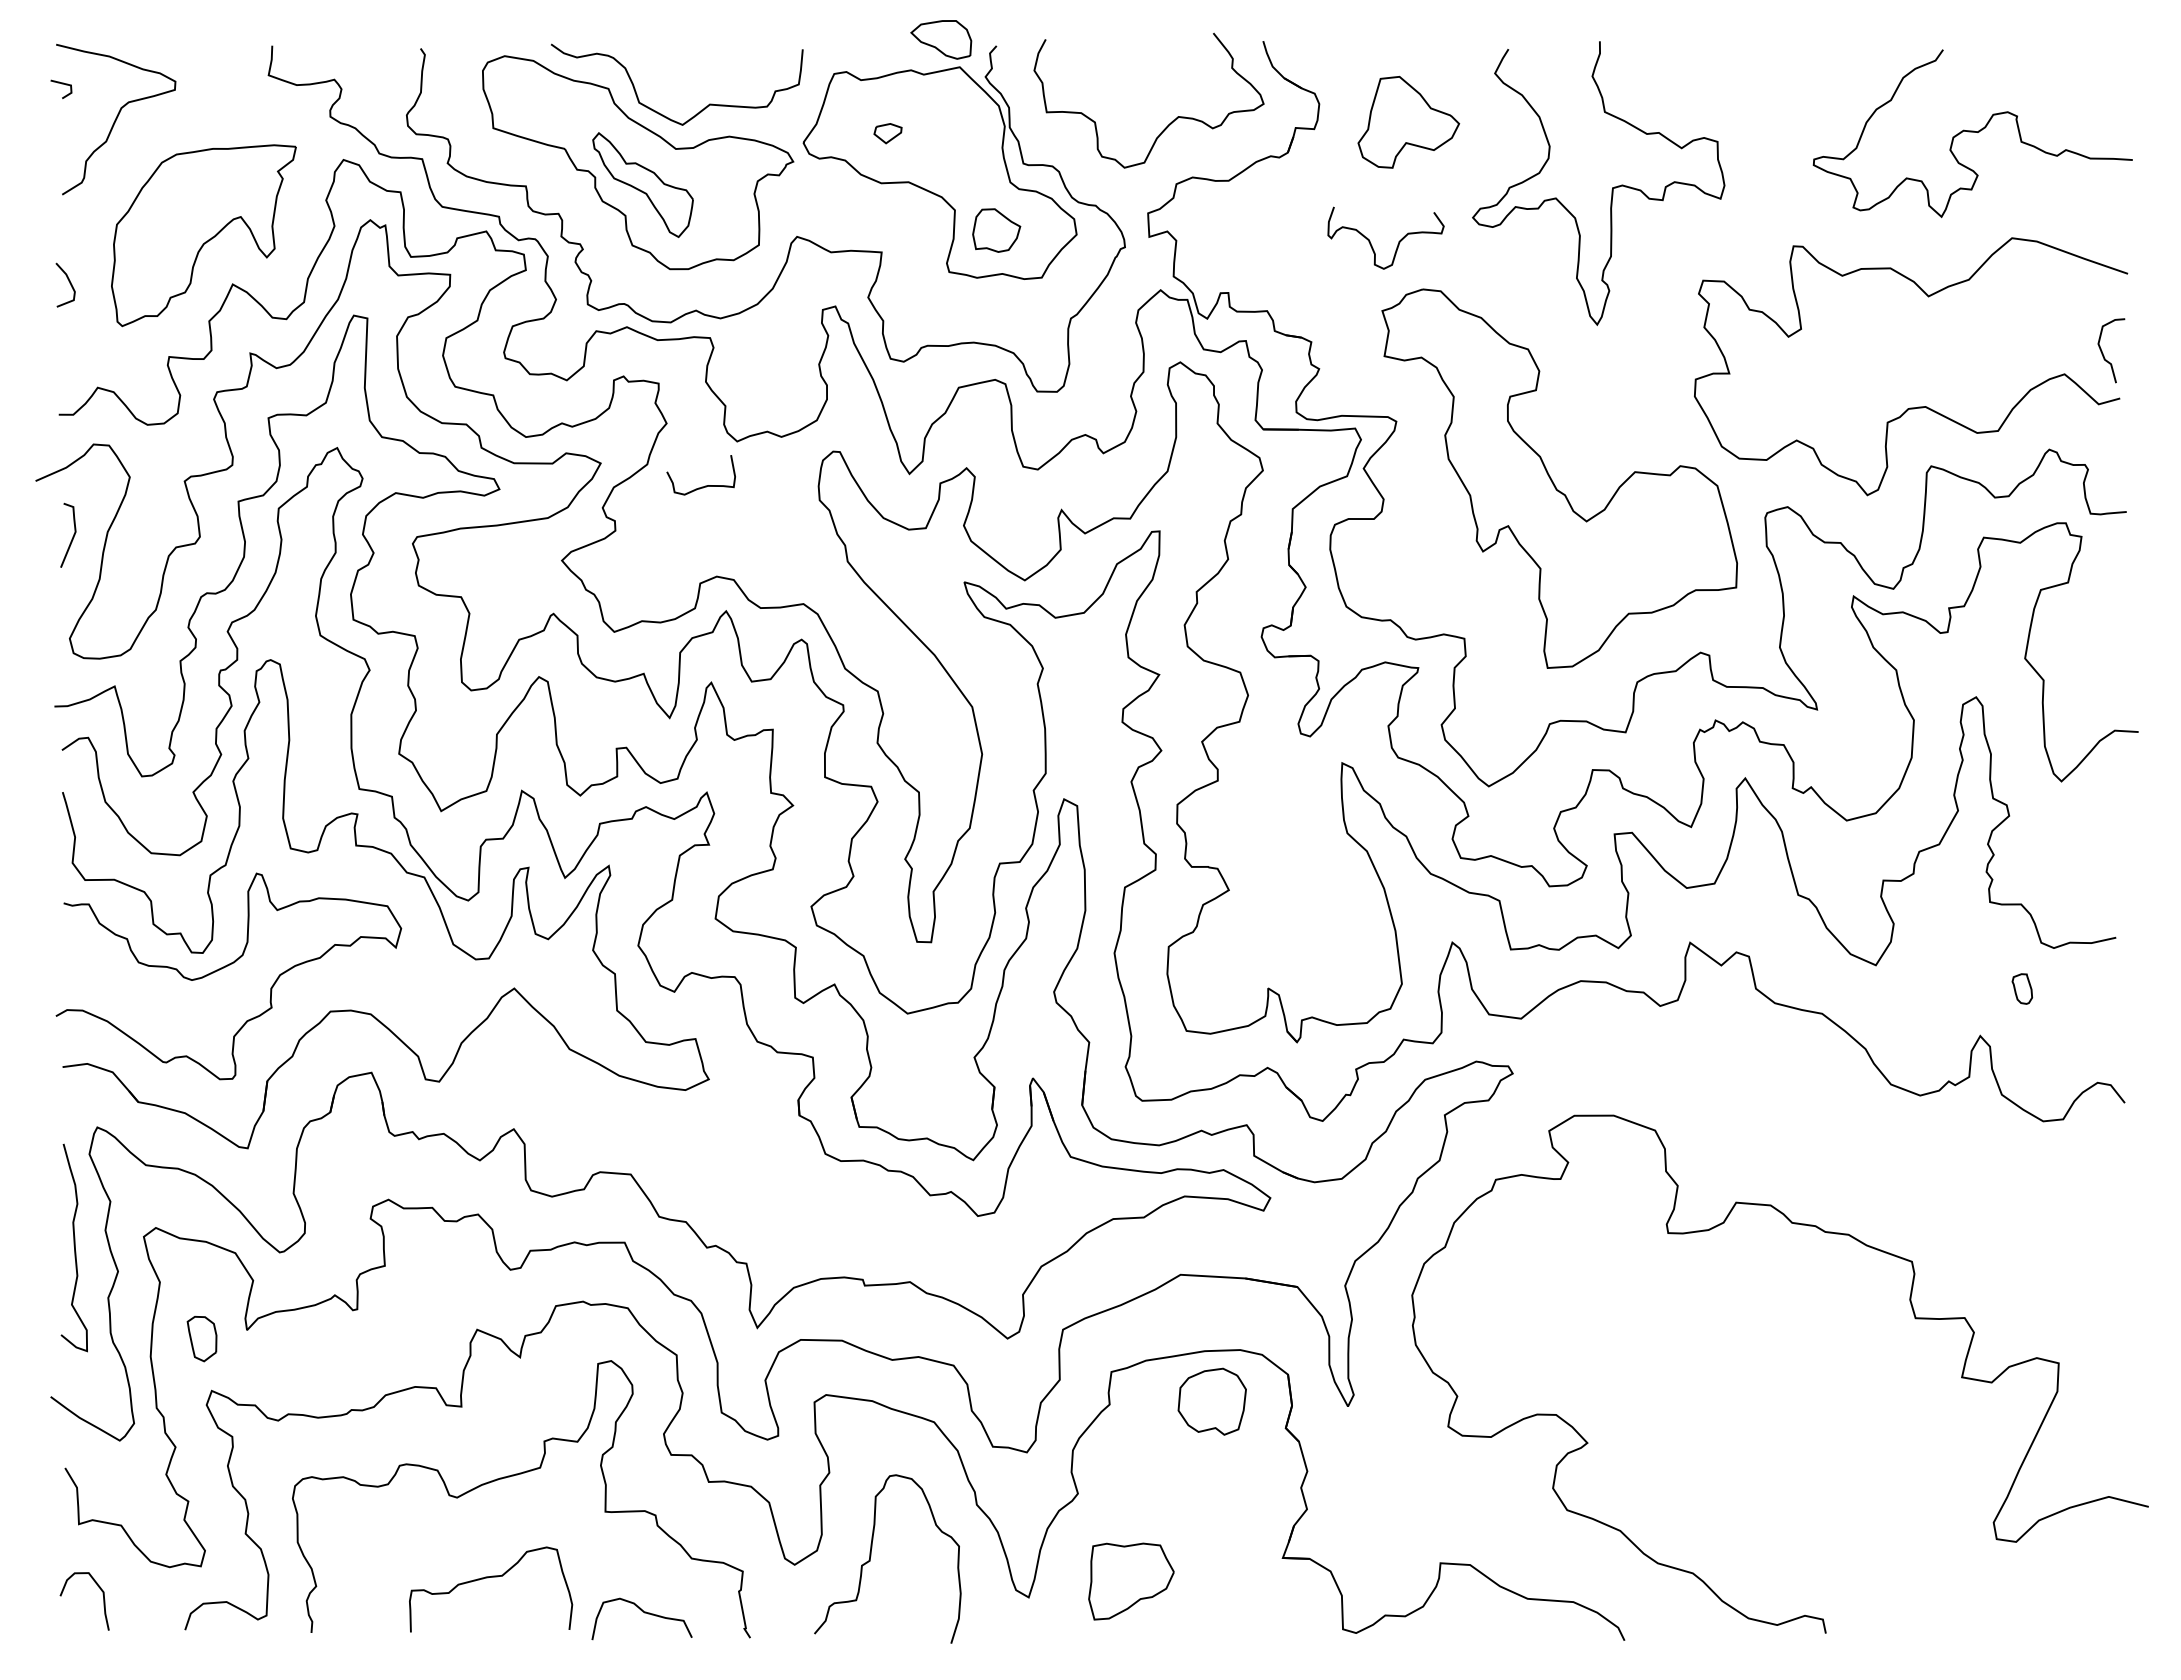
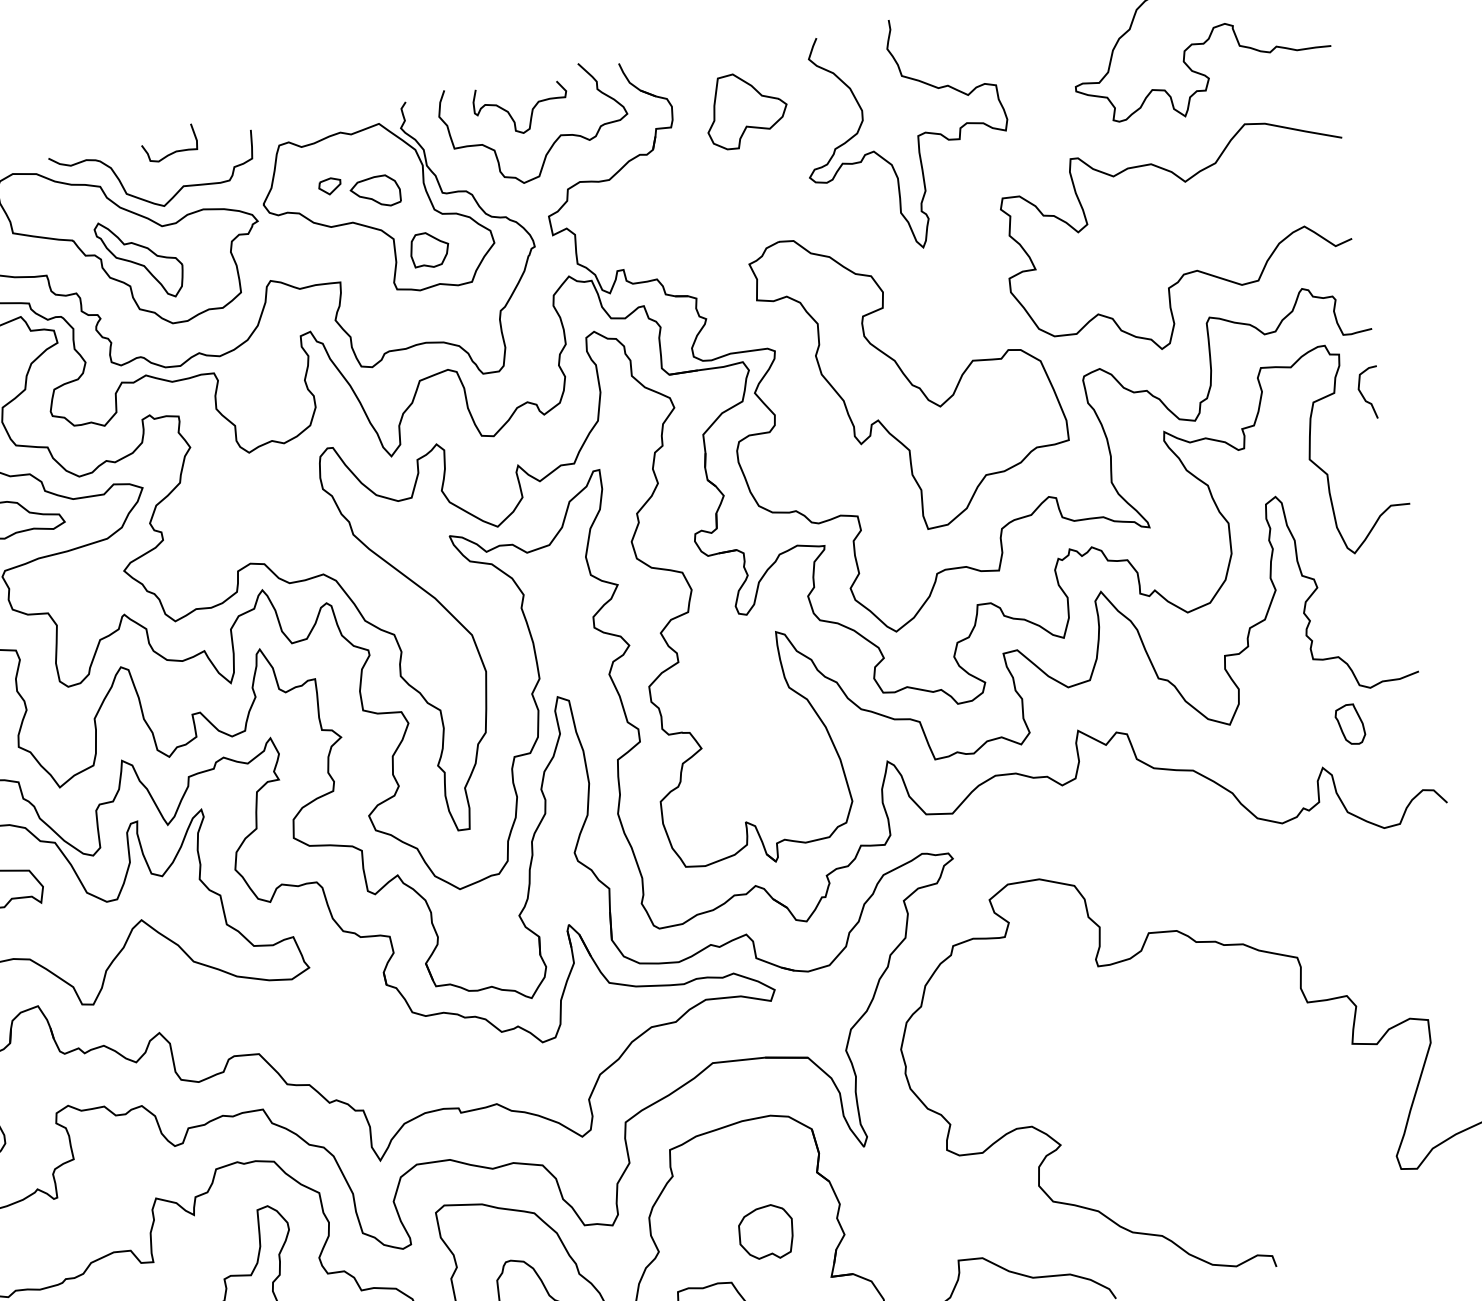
part: (941, 39) -> (375, 192), moved
curve: (1398, 241) -> (531, 109), moved
curve: (2103, 353) -> (1363, 396), moved
curve: (701, 486) -> (171, 152), moved
part: (2022, 988) -> (1350, 724), size x1.67
part: (1211, 1401) -> (765, 1232), moved

